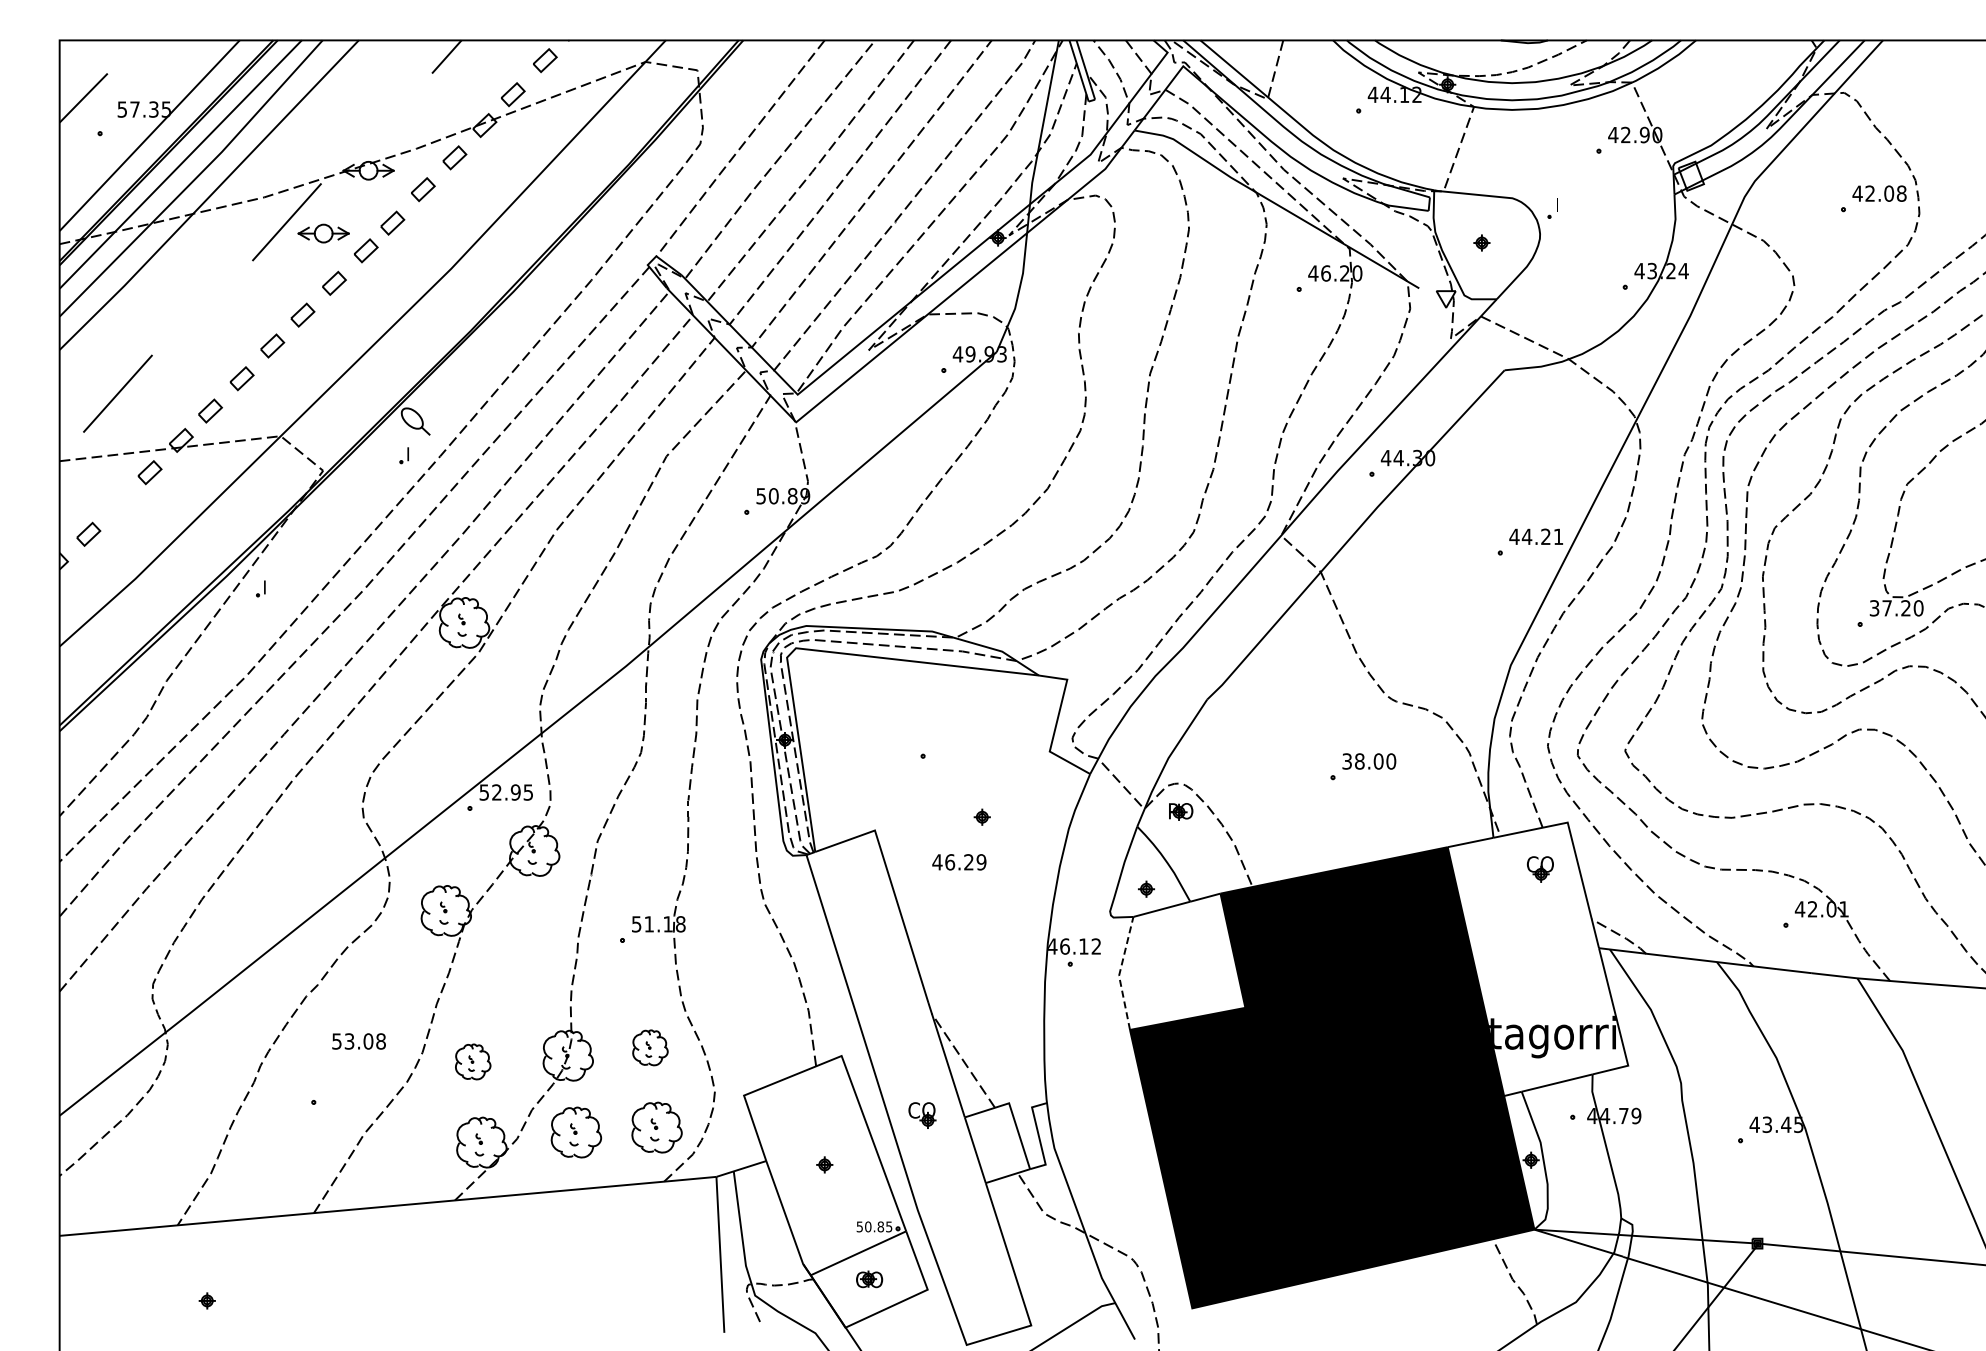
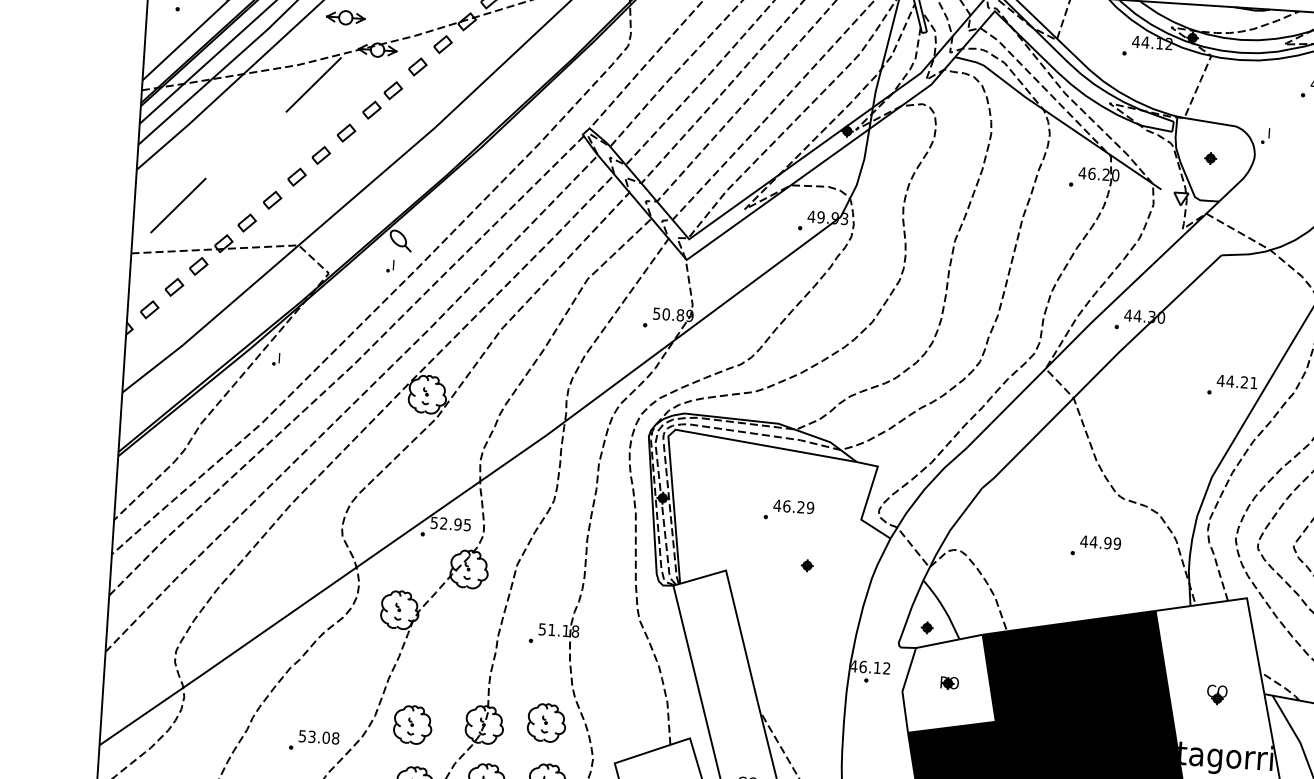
part: (323, 233) -> (345, 17), moved
part: (119, 502) -> (174, 287), added
text: (1369, 761) -> (1101, 542), 38.00 -> 44.99
part: (1181, 811) -> (950, 683), moved
text: (959, 862) -> (793, 507), moved
part: (1539, 869) -> (1216, 695), moved
line: (1119, 973) -> (902, 689), dashed -> solid
text: (358, 1041) -> (318, 737), moved
part: (650, 1047) -> (546, 722), size x1.43
part: (472, 1061) -> (412, 724), size x1.43

